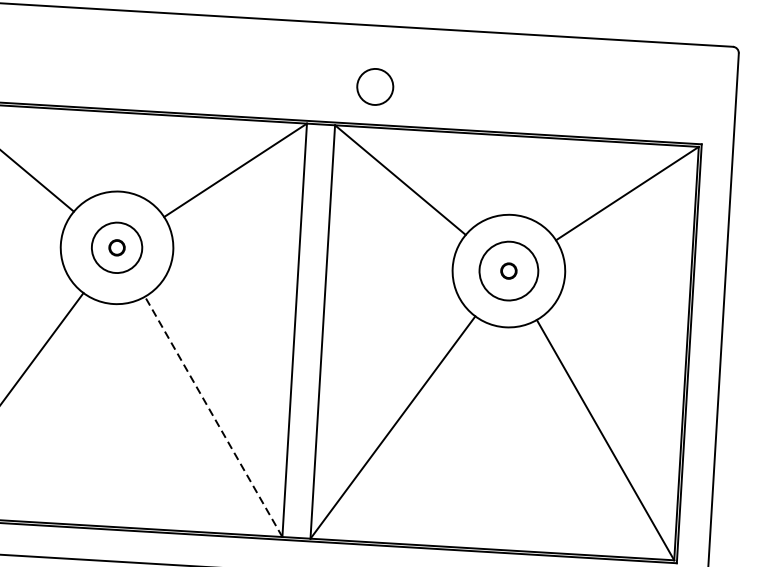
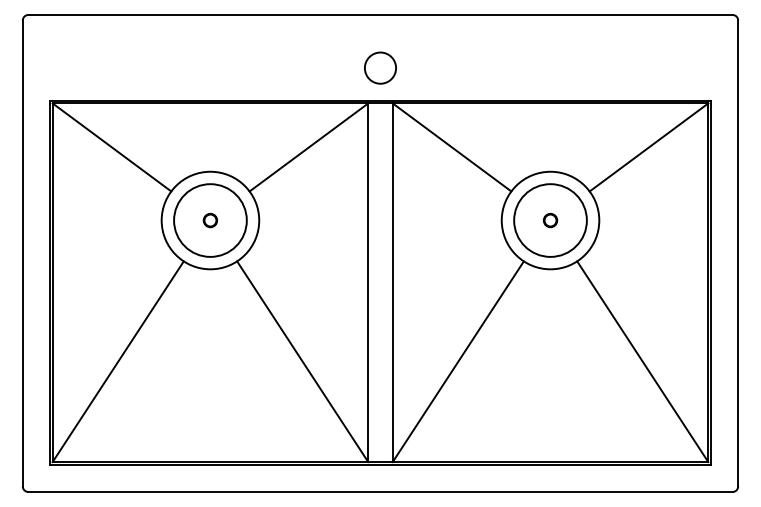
circle: (375, 86) -> (380, 67), moved
circle: (117, 247) -> (210, 220), size x1.67
circle: (508, 271) -> (550, 220), size x1.43
line: (213, 416) -> (302, 361), dashed -> solid

